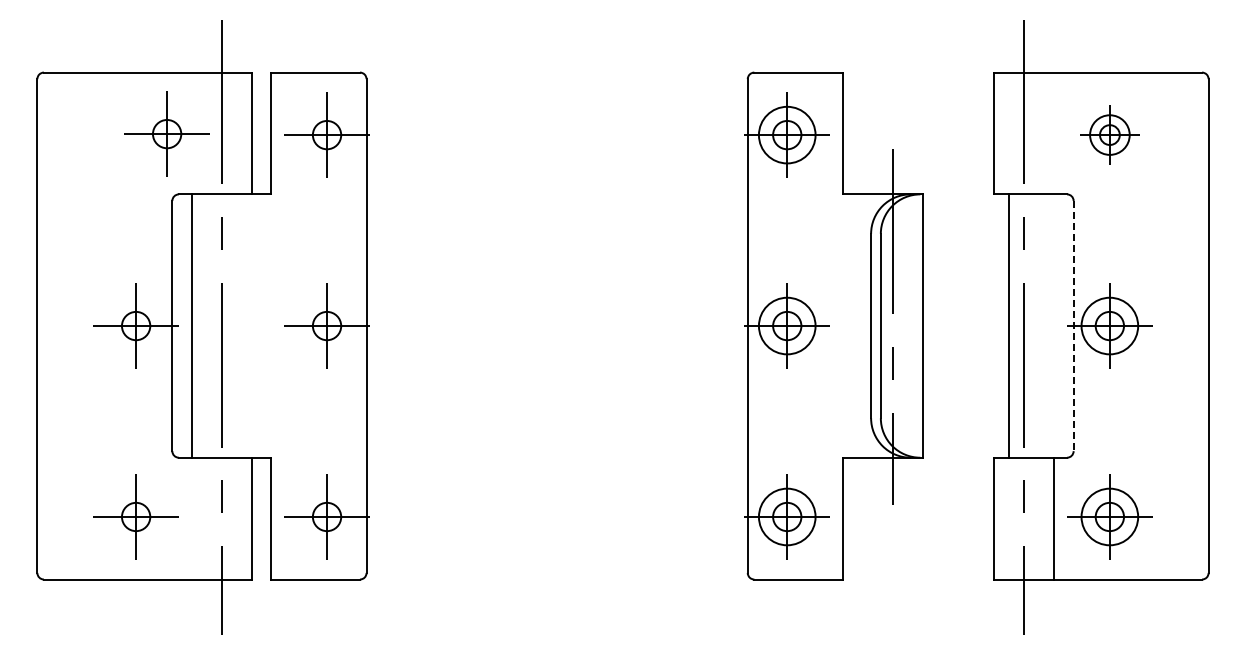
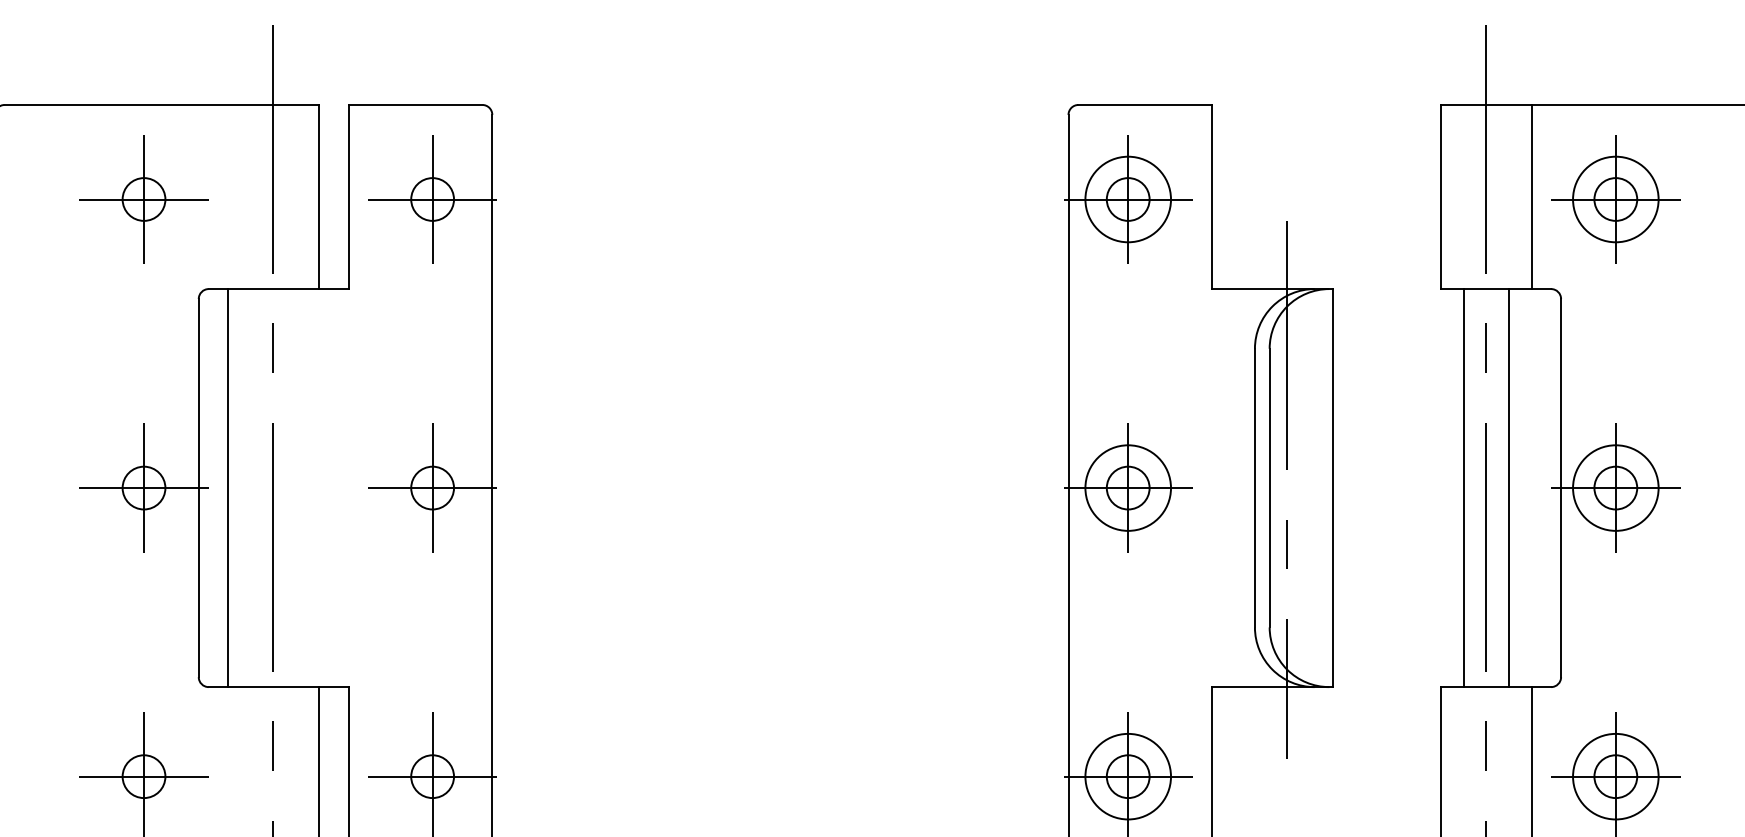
part: (166, 133) -> (143, 198), moved
line: (1054, 133) -> (1532, 197), added
part: (1109, 134) -> (1615, 198), size x1.43
line: (1039, 325) -> (1509, 487), added
line: (1073, 326) -> (1560, 488), dashed -> solid

